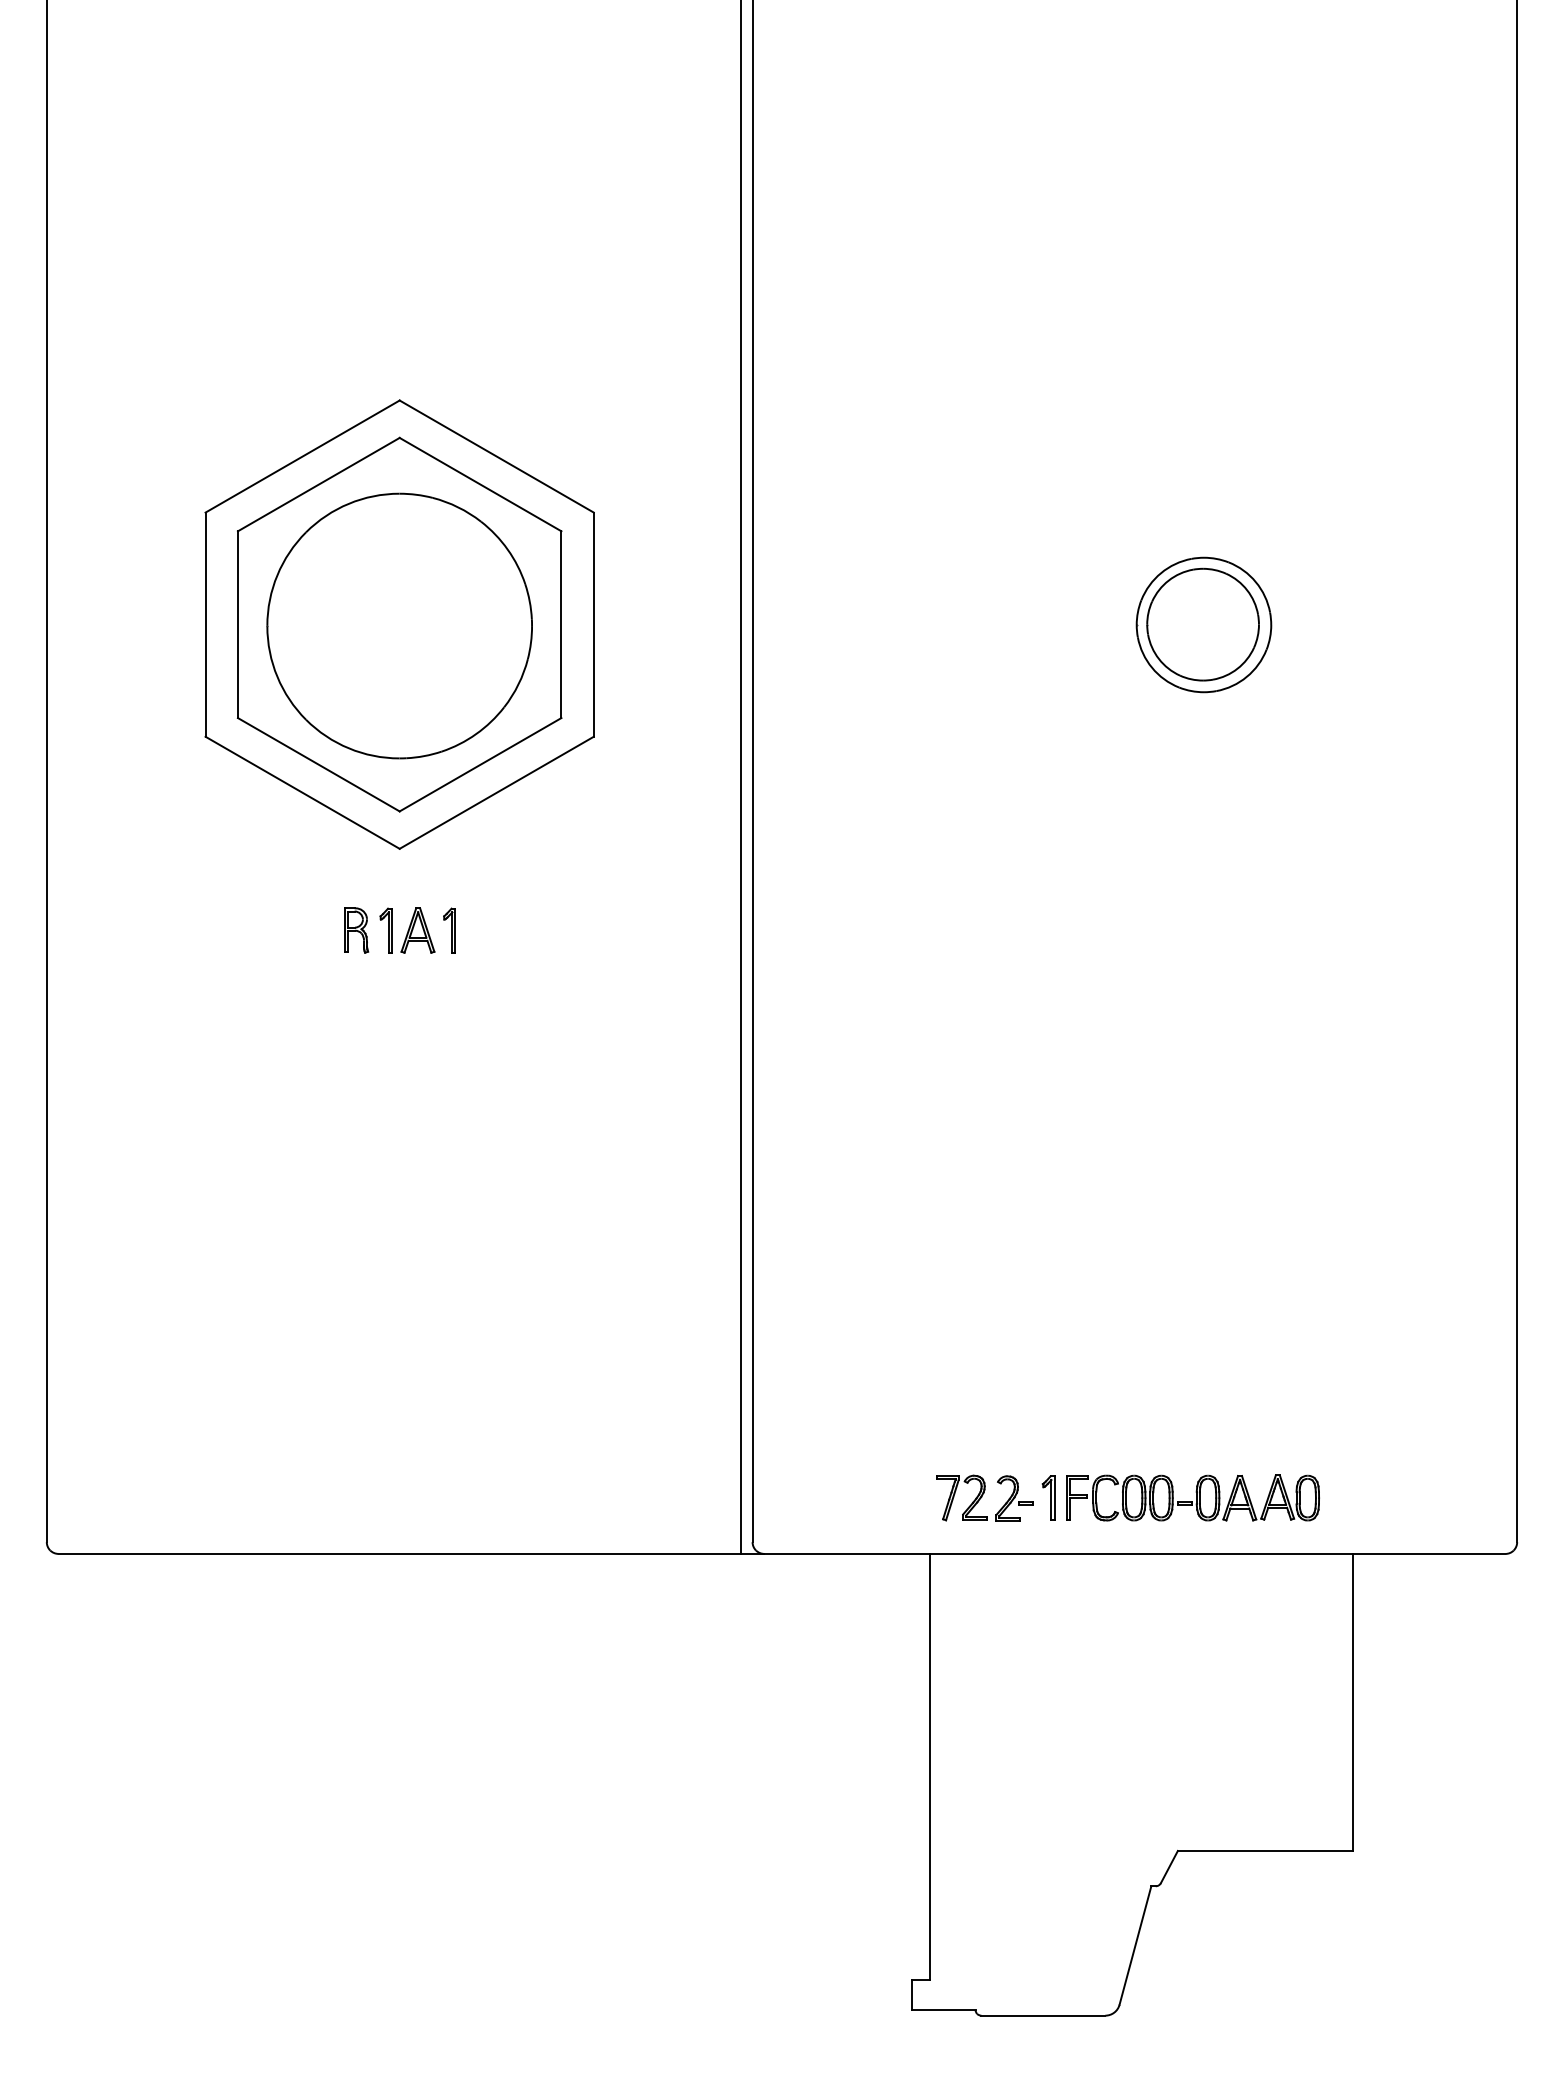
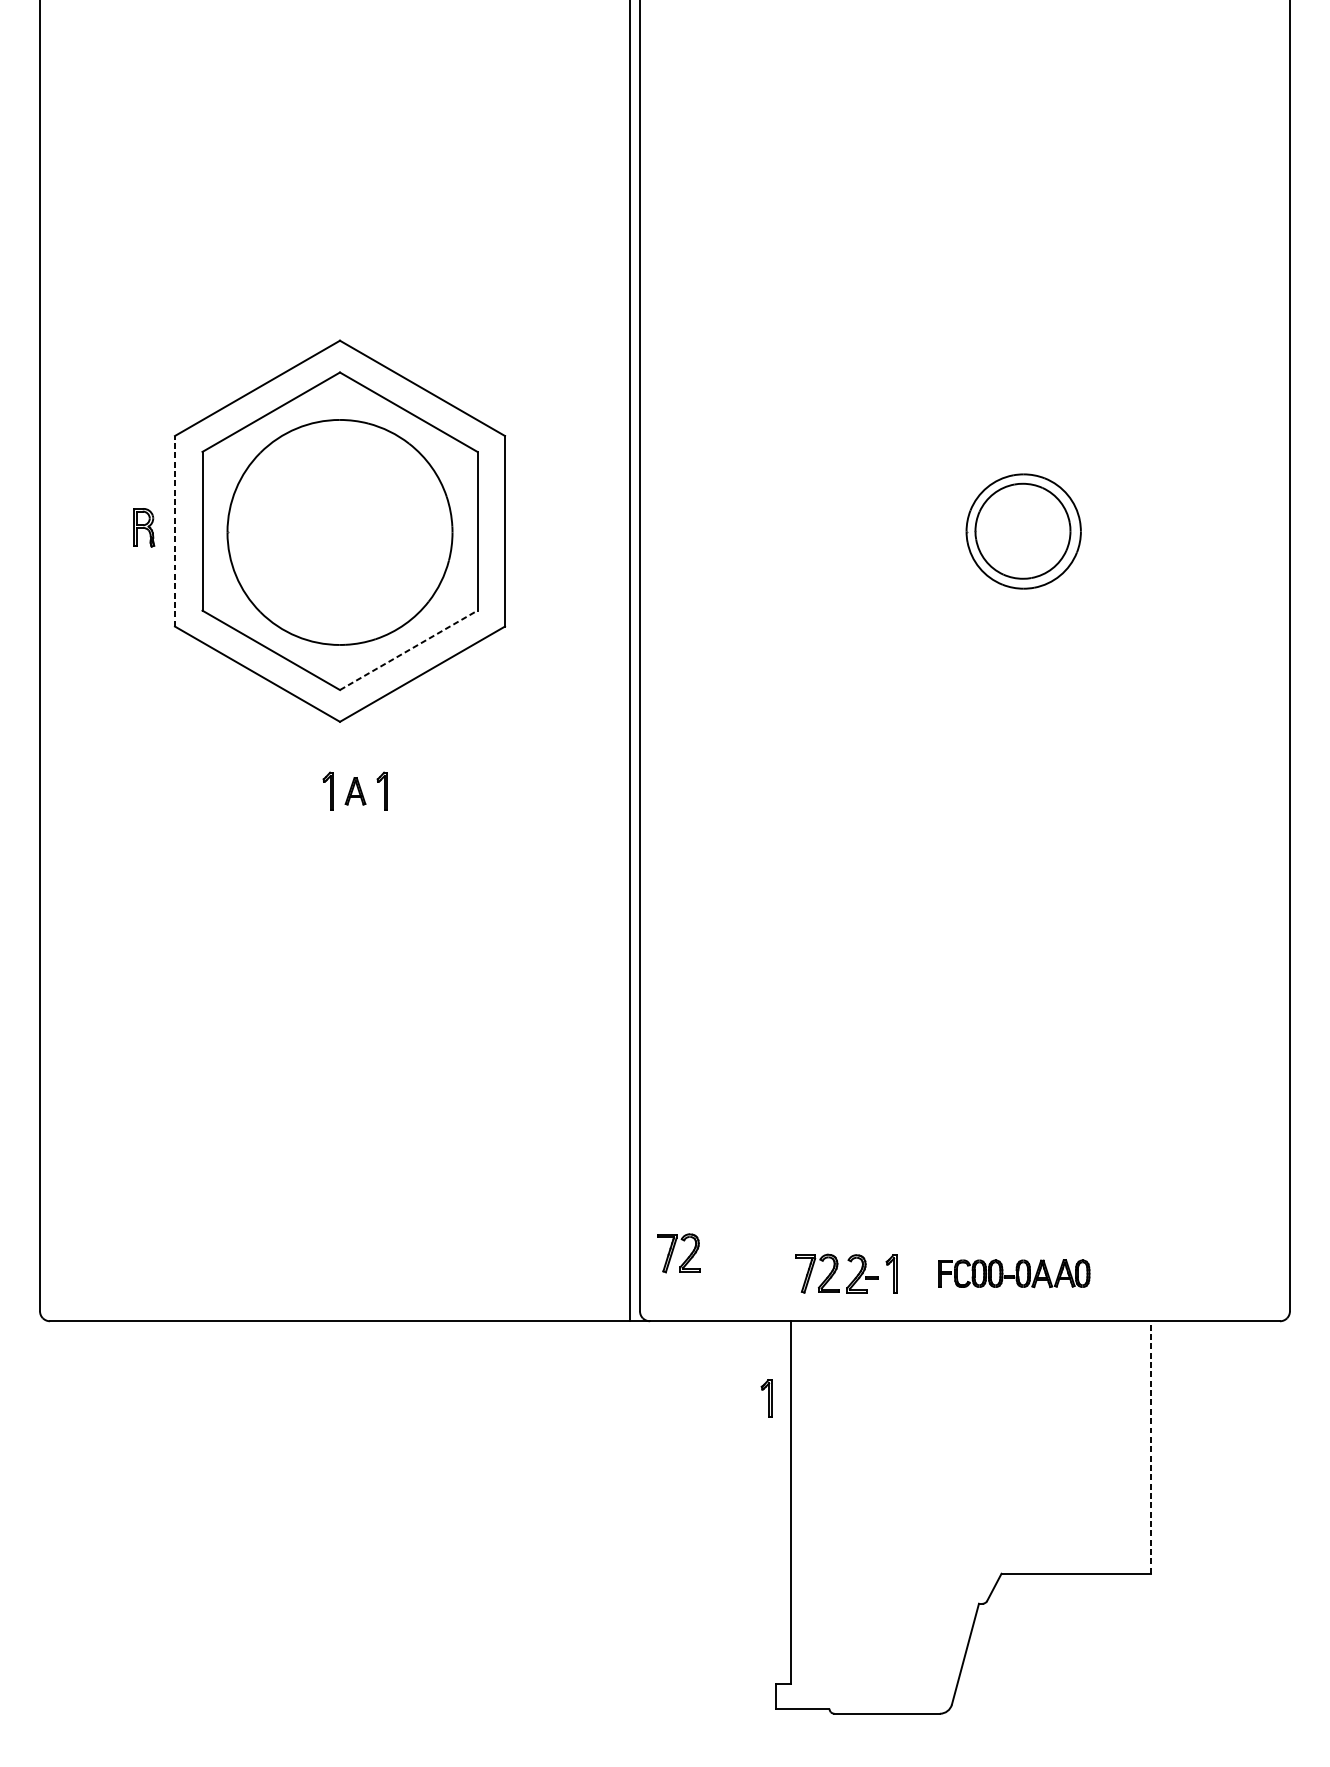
line: (205, 624) -> (174, 531), solid -> dashed
line: (481, 764) -> (409, 650), solid -> dashed
part: (356, 930) -> (144, 527), moved
part: (417, 930) -> (355, 791), size x0.7
part: (792, 1470) -> (673, 1250), added
part: (1192, 1497) -> (1013, 1273), size x0.7
part: (901, 1644) -> (766, 1398), added
line: (1353, 1702) -> (1150, 1447), solid -> dashed

